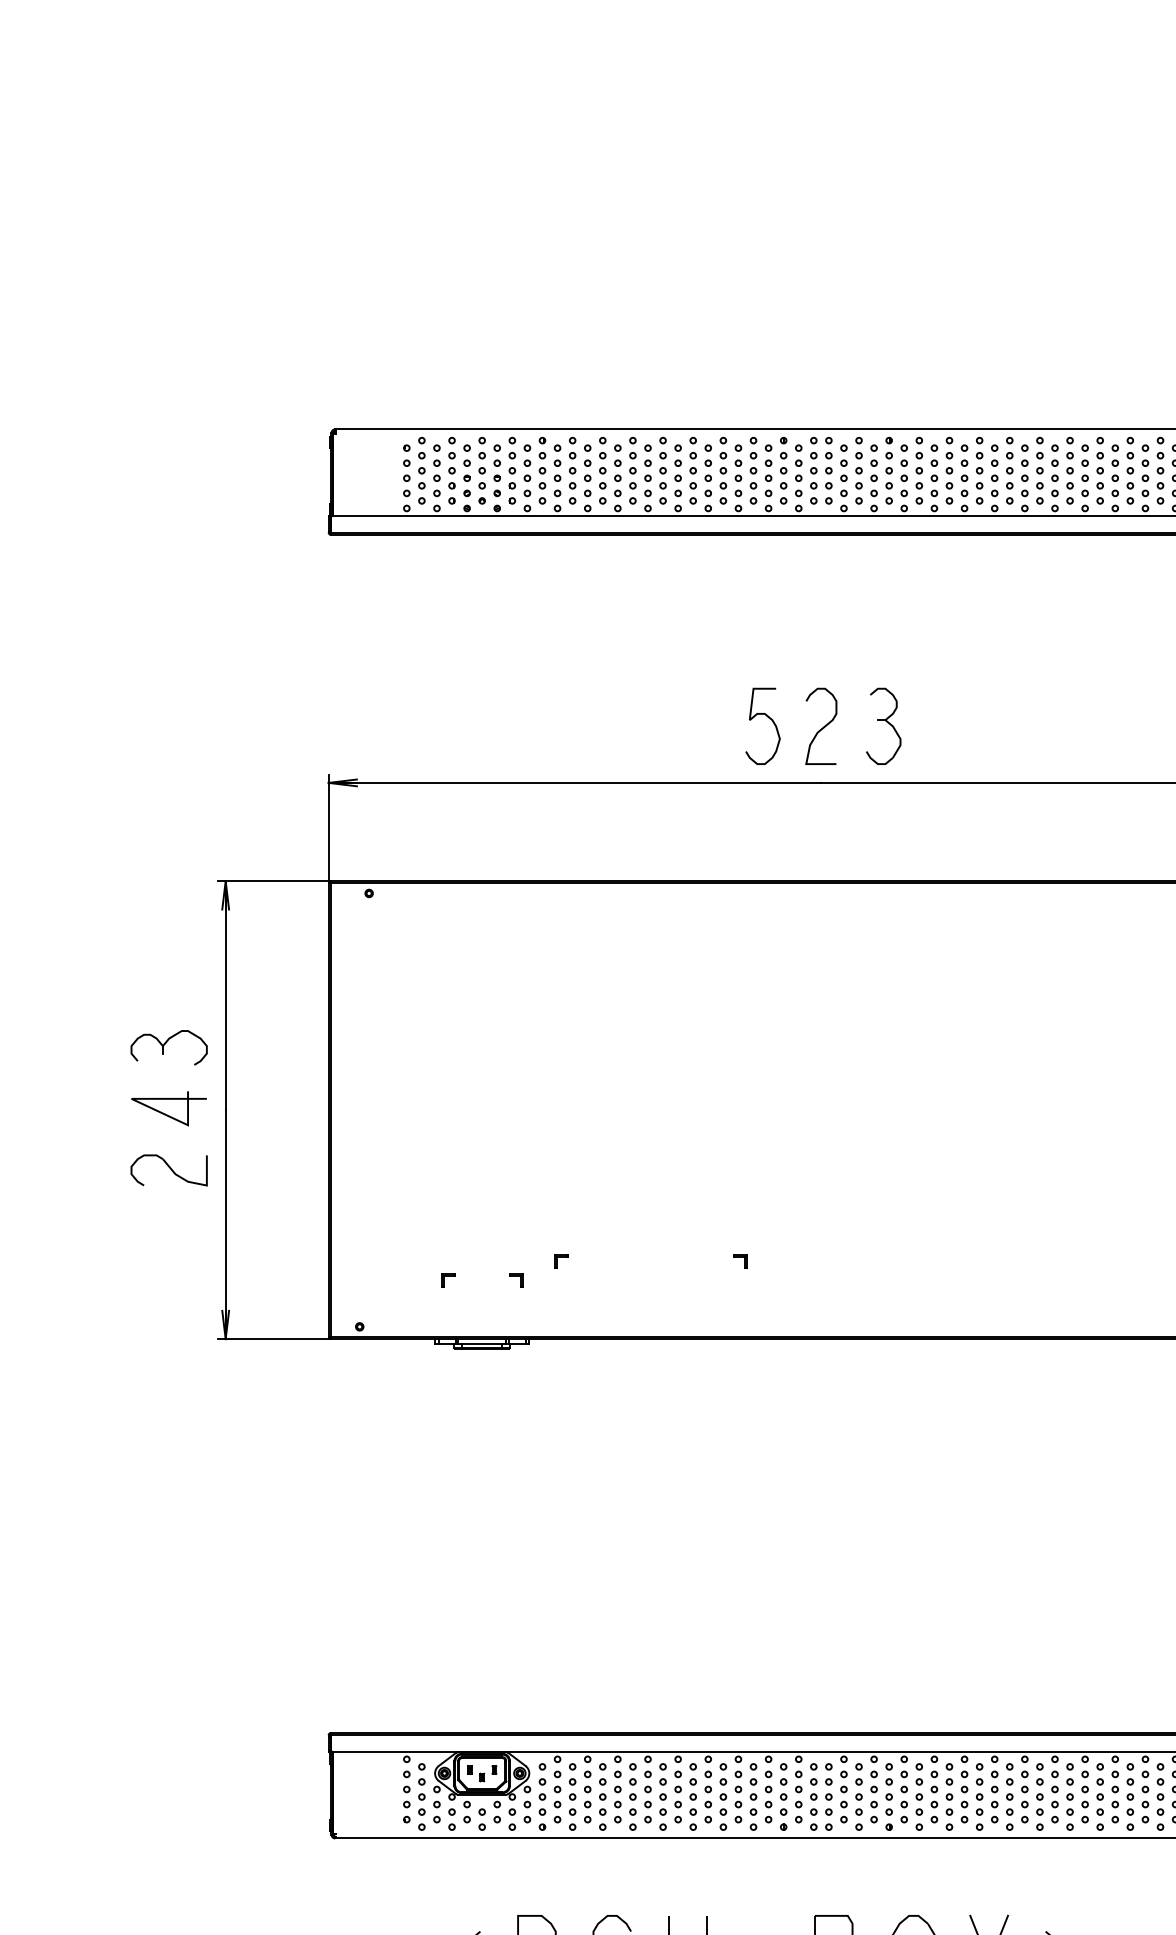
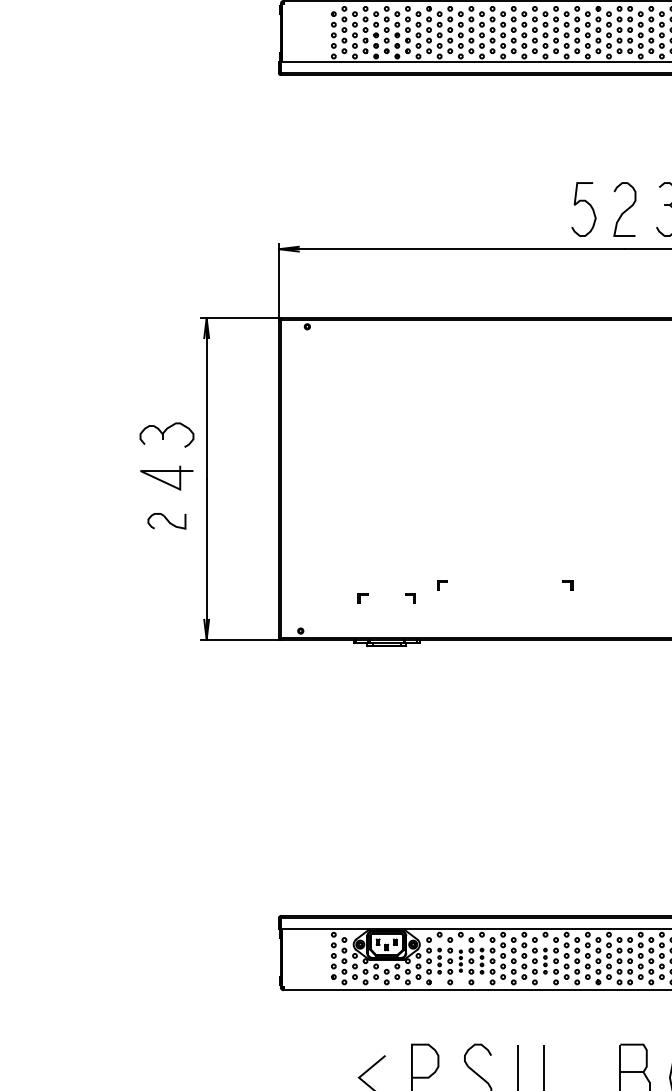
part: (168, 1170) -> (166, 521), size x0.7
part: (557, 1796) -> (439, 960), size x0.7
part: (587, 1796) -> (460, 960), size x0.6
part: (617, 1796) -> (481, 960), size x0.7
part: (707, 1796) -> (544, 960), size x0.7

